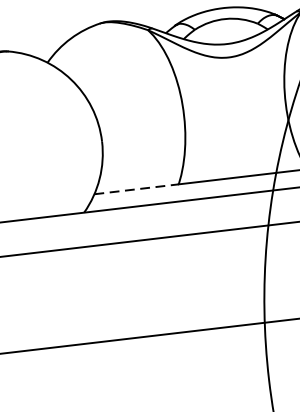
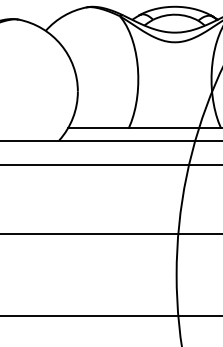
line: (136, 189) -> (98, 128), dashed -> solid

